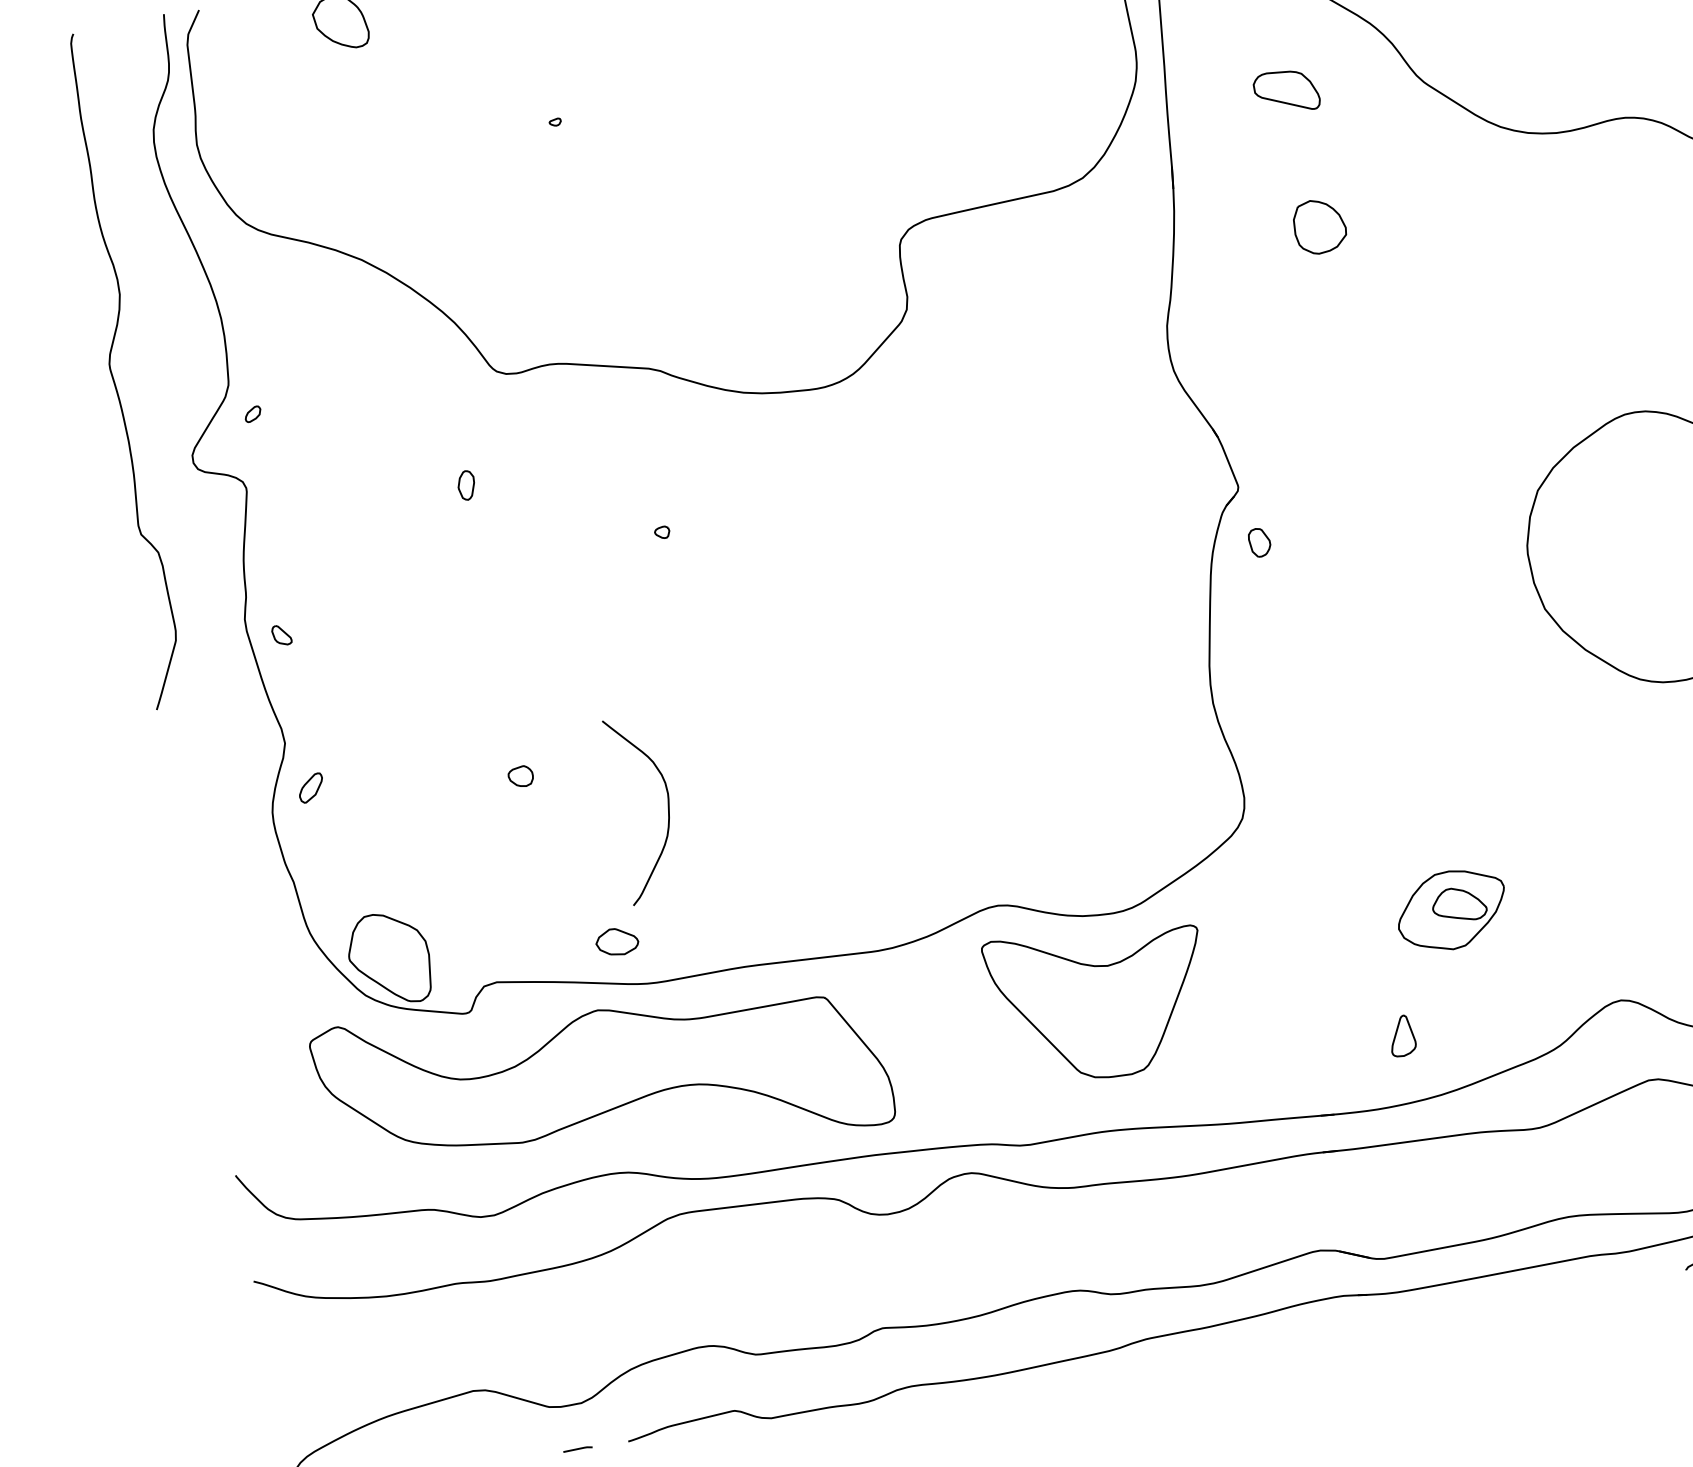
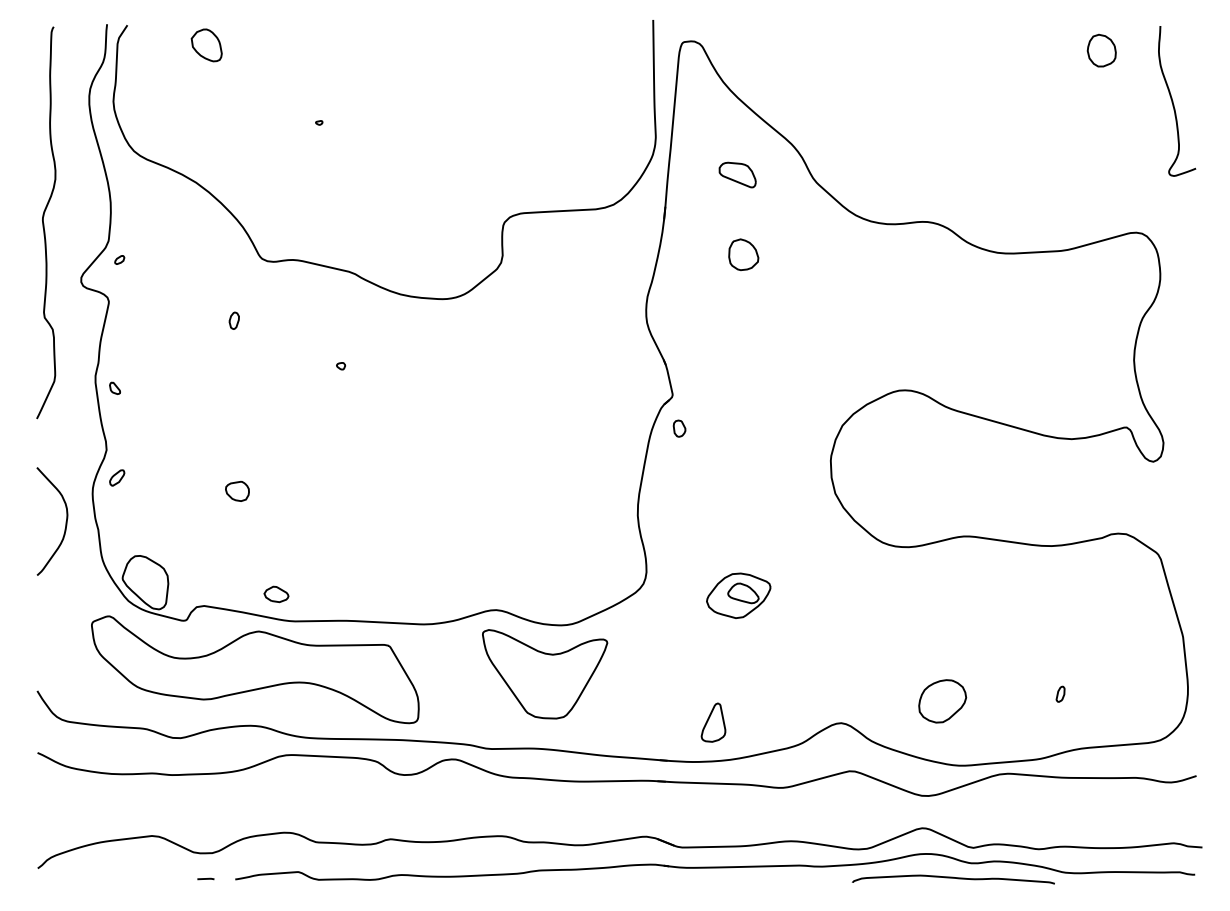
part: (520, 776) -> (237, 491), size x1.67
curve: (666, 805) -> (65, 521), moved
part: (1451, 909) -> (738, 595), moved
part: (1401, 1035) -> (713, 722), size x1.67

